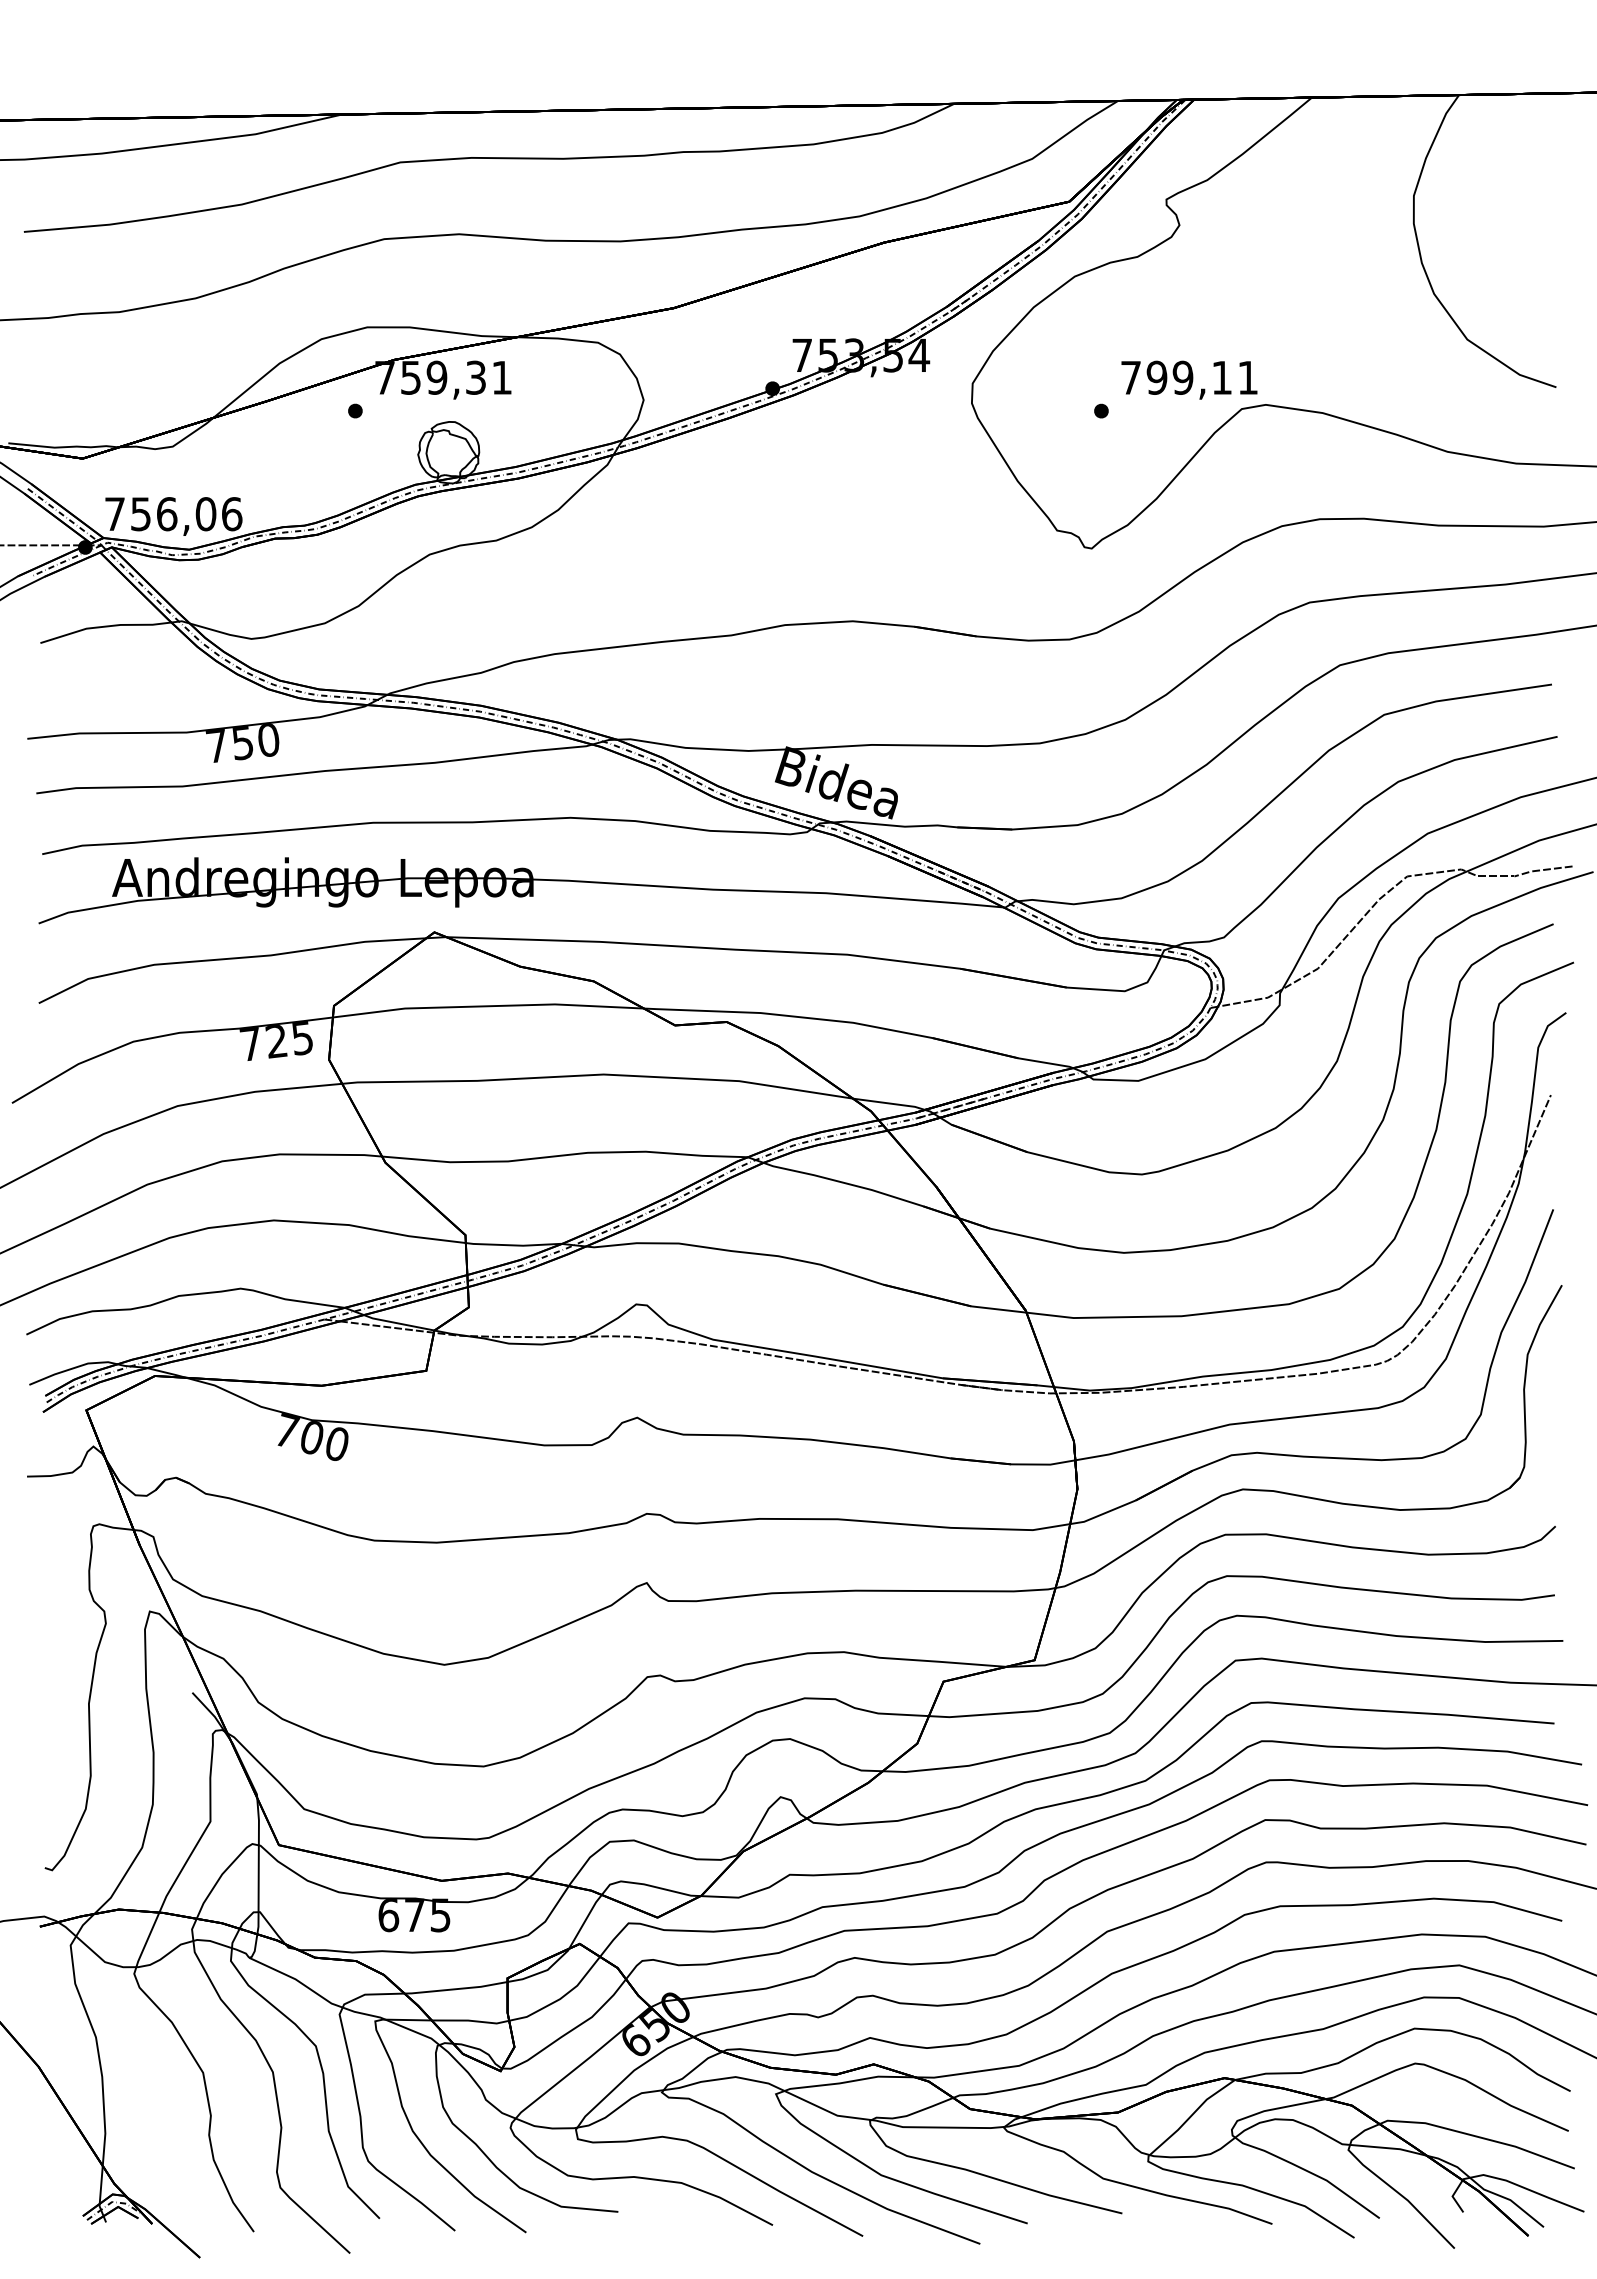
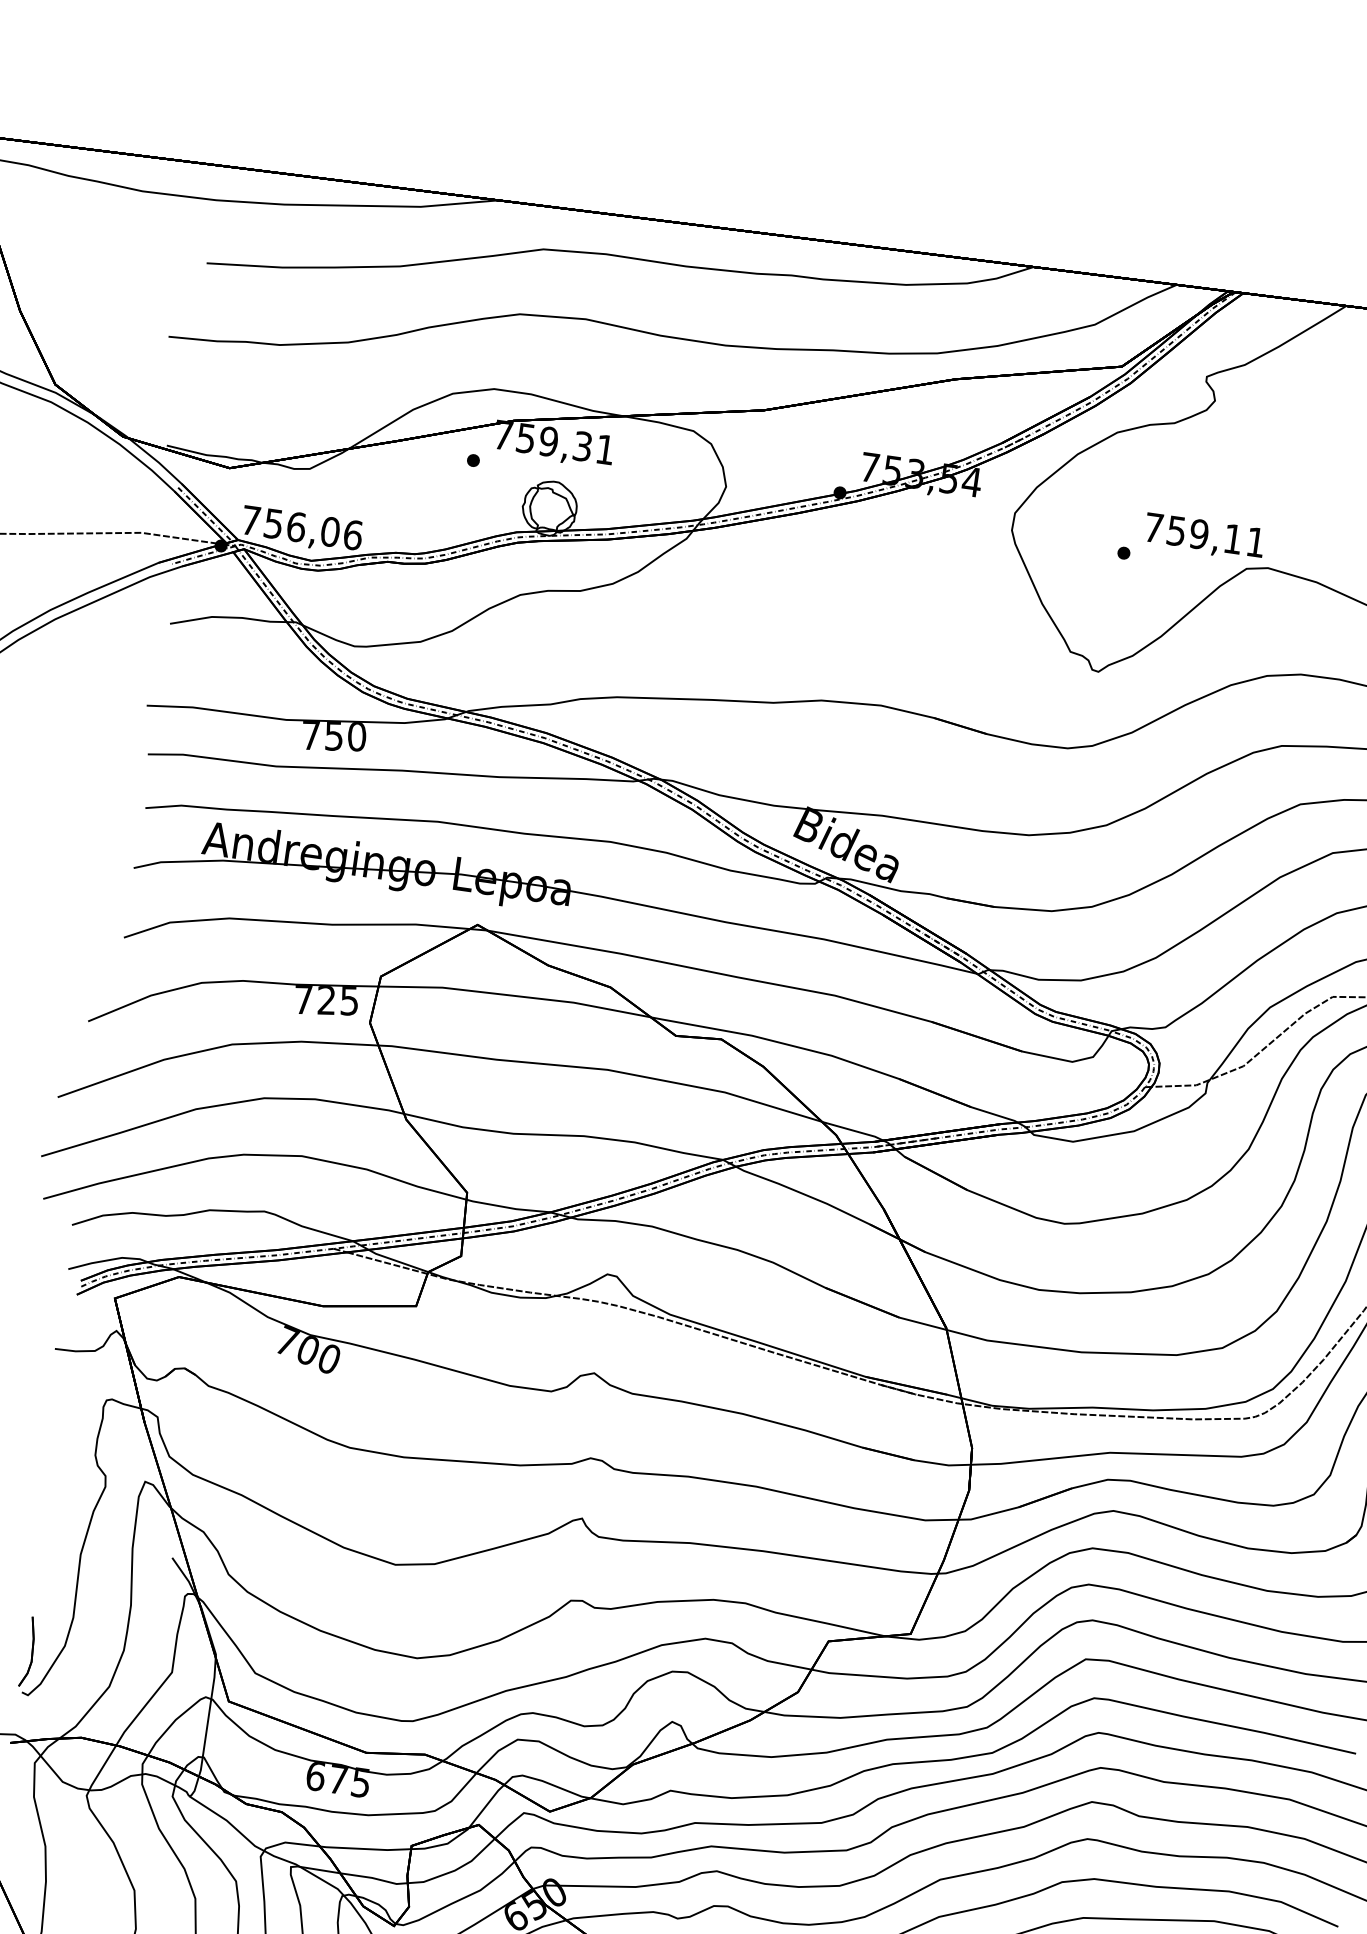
text: (1156, 377) -> (1176, 530), 799,11 -> 759,11
part: (45, 1821) -> (28, 1651), added

